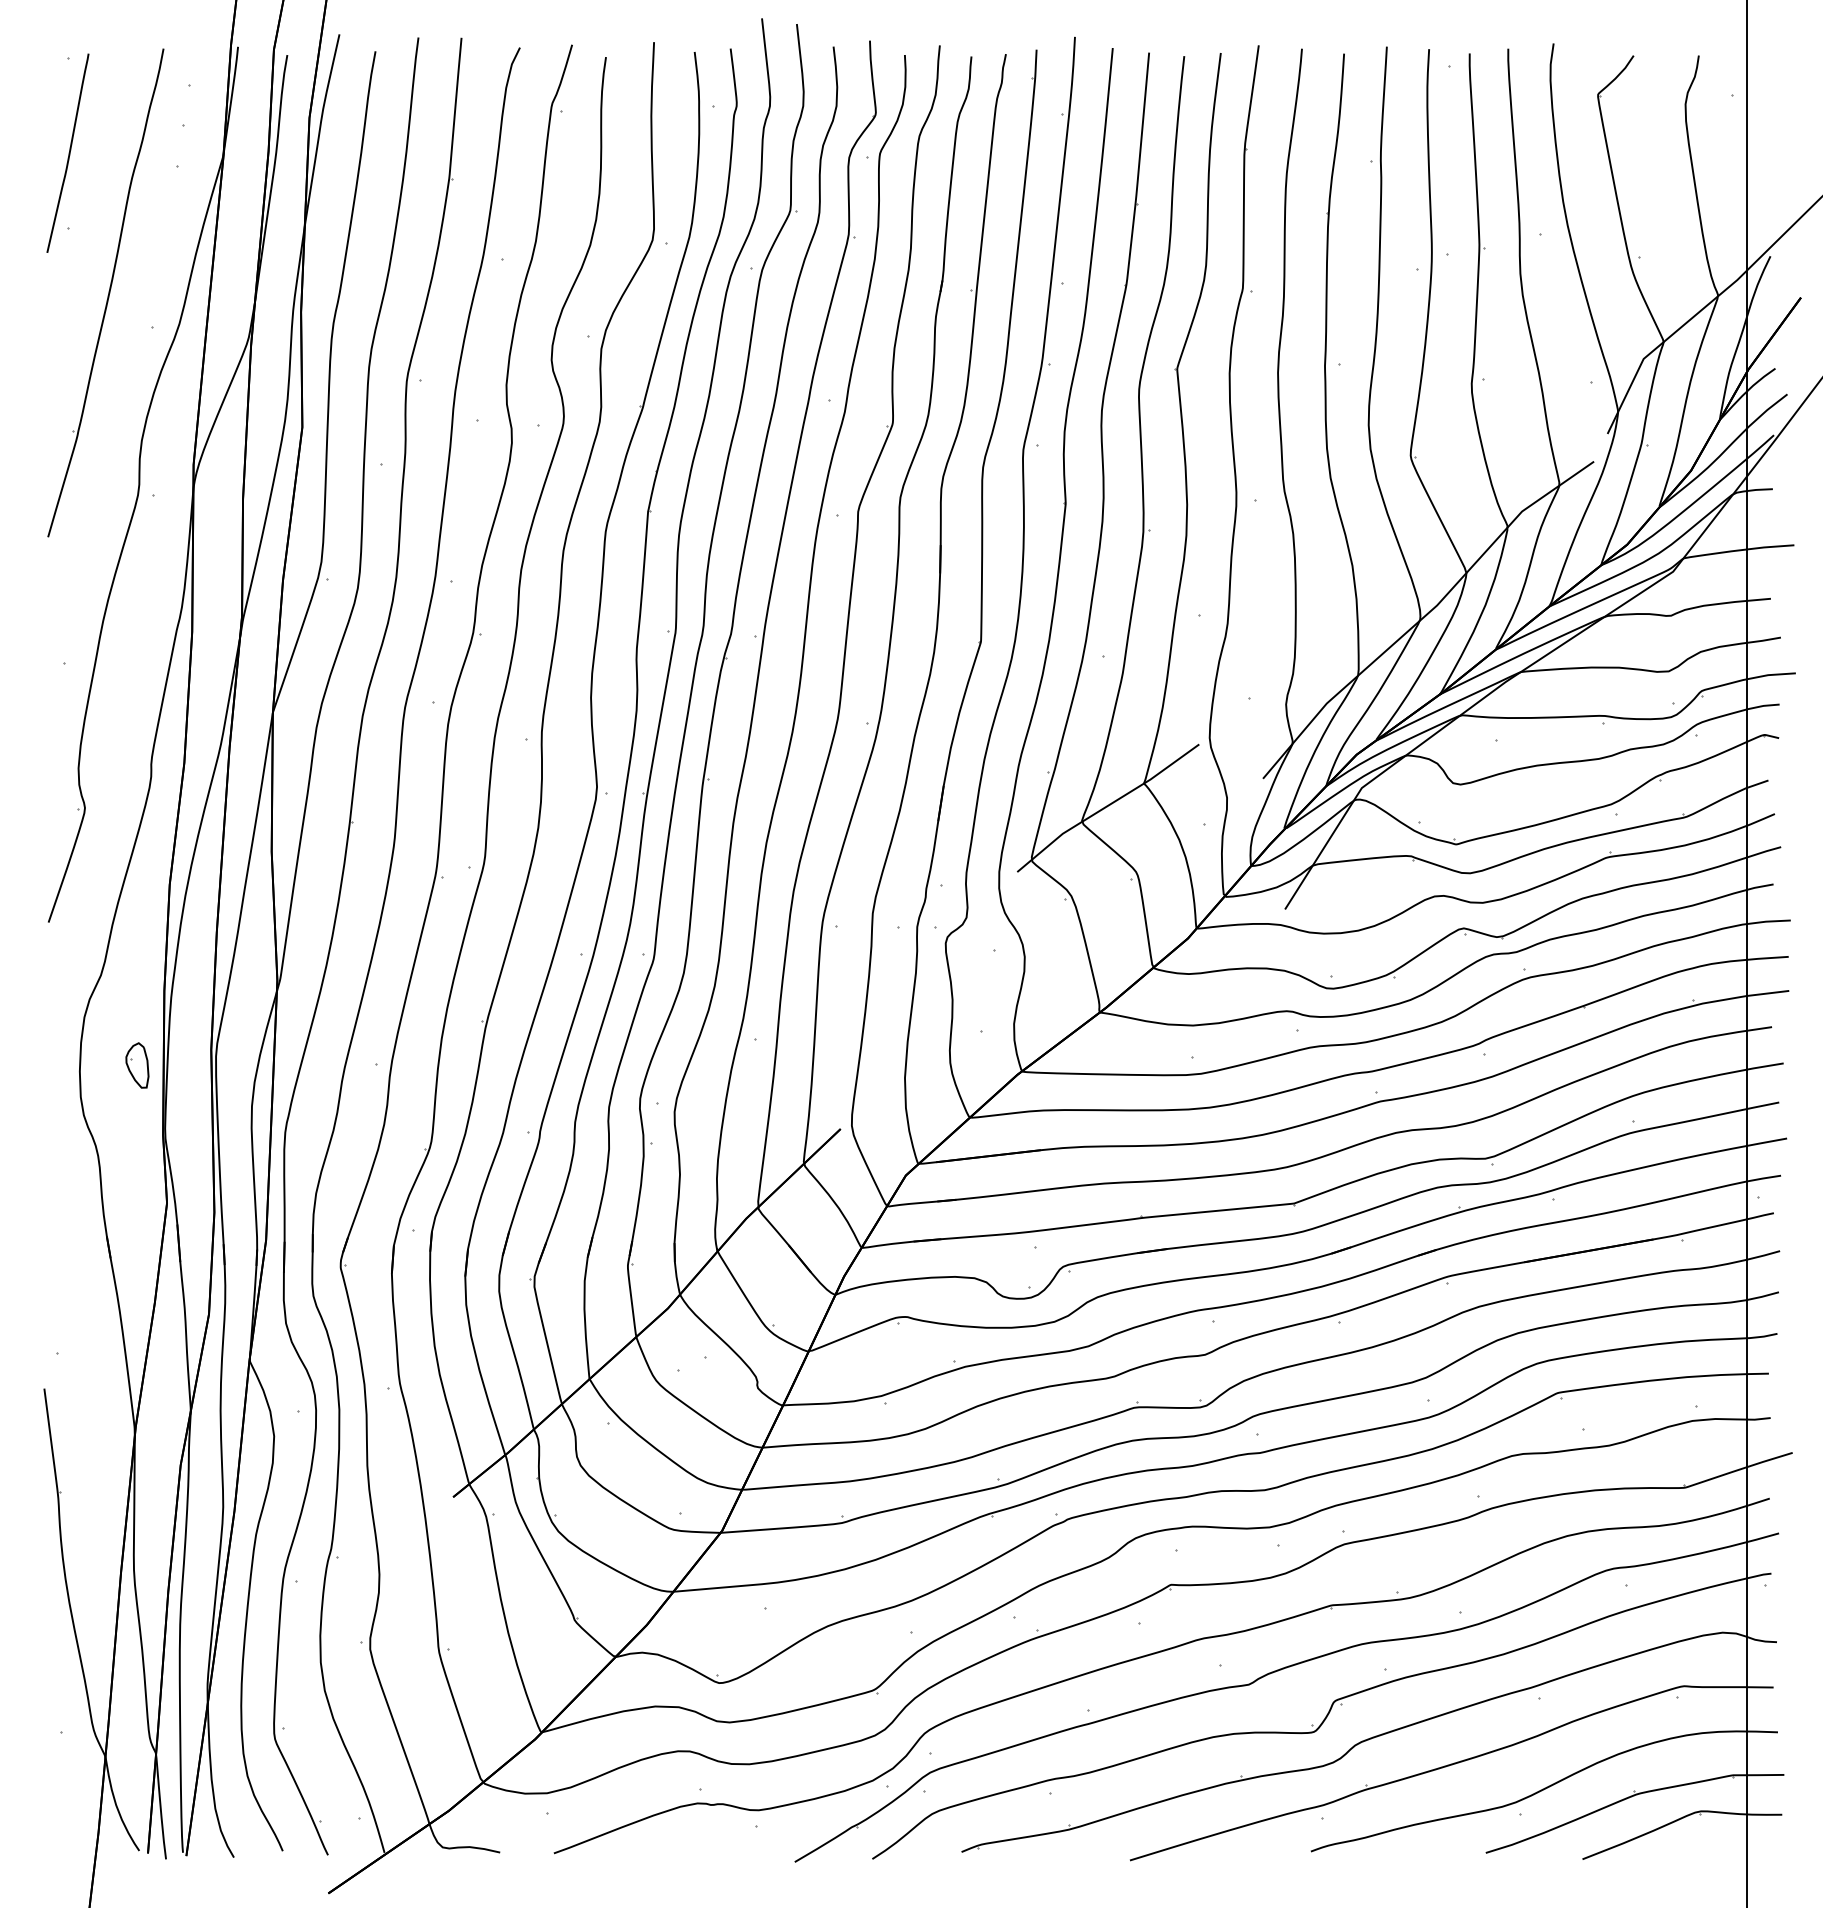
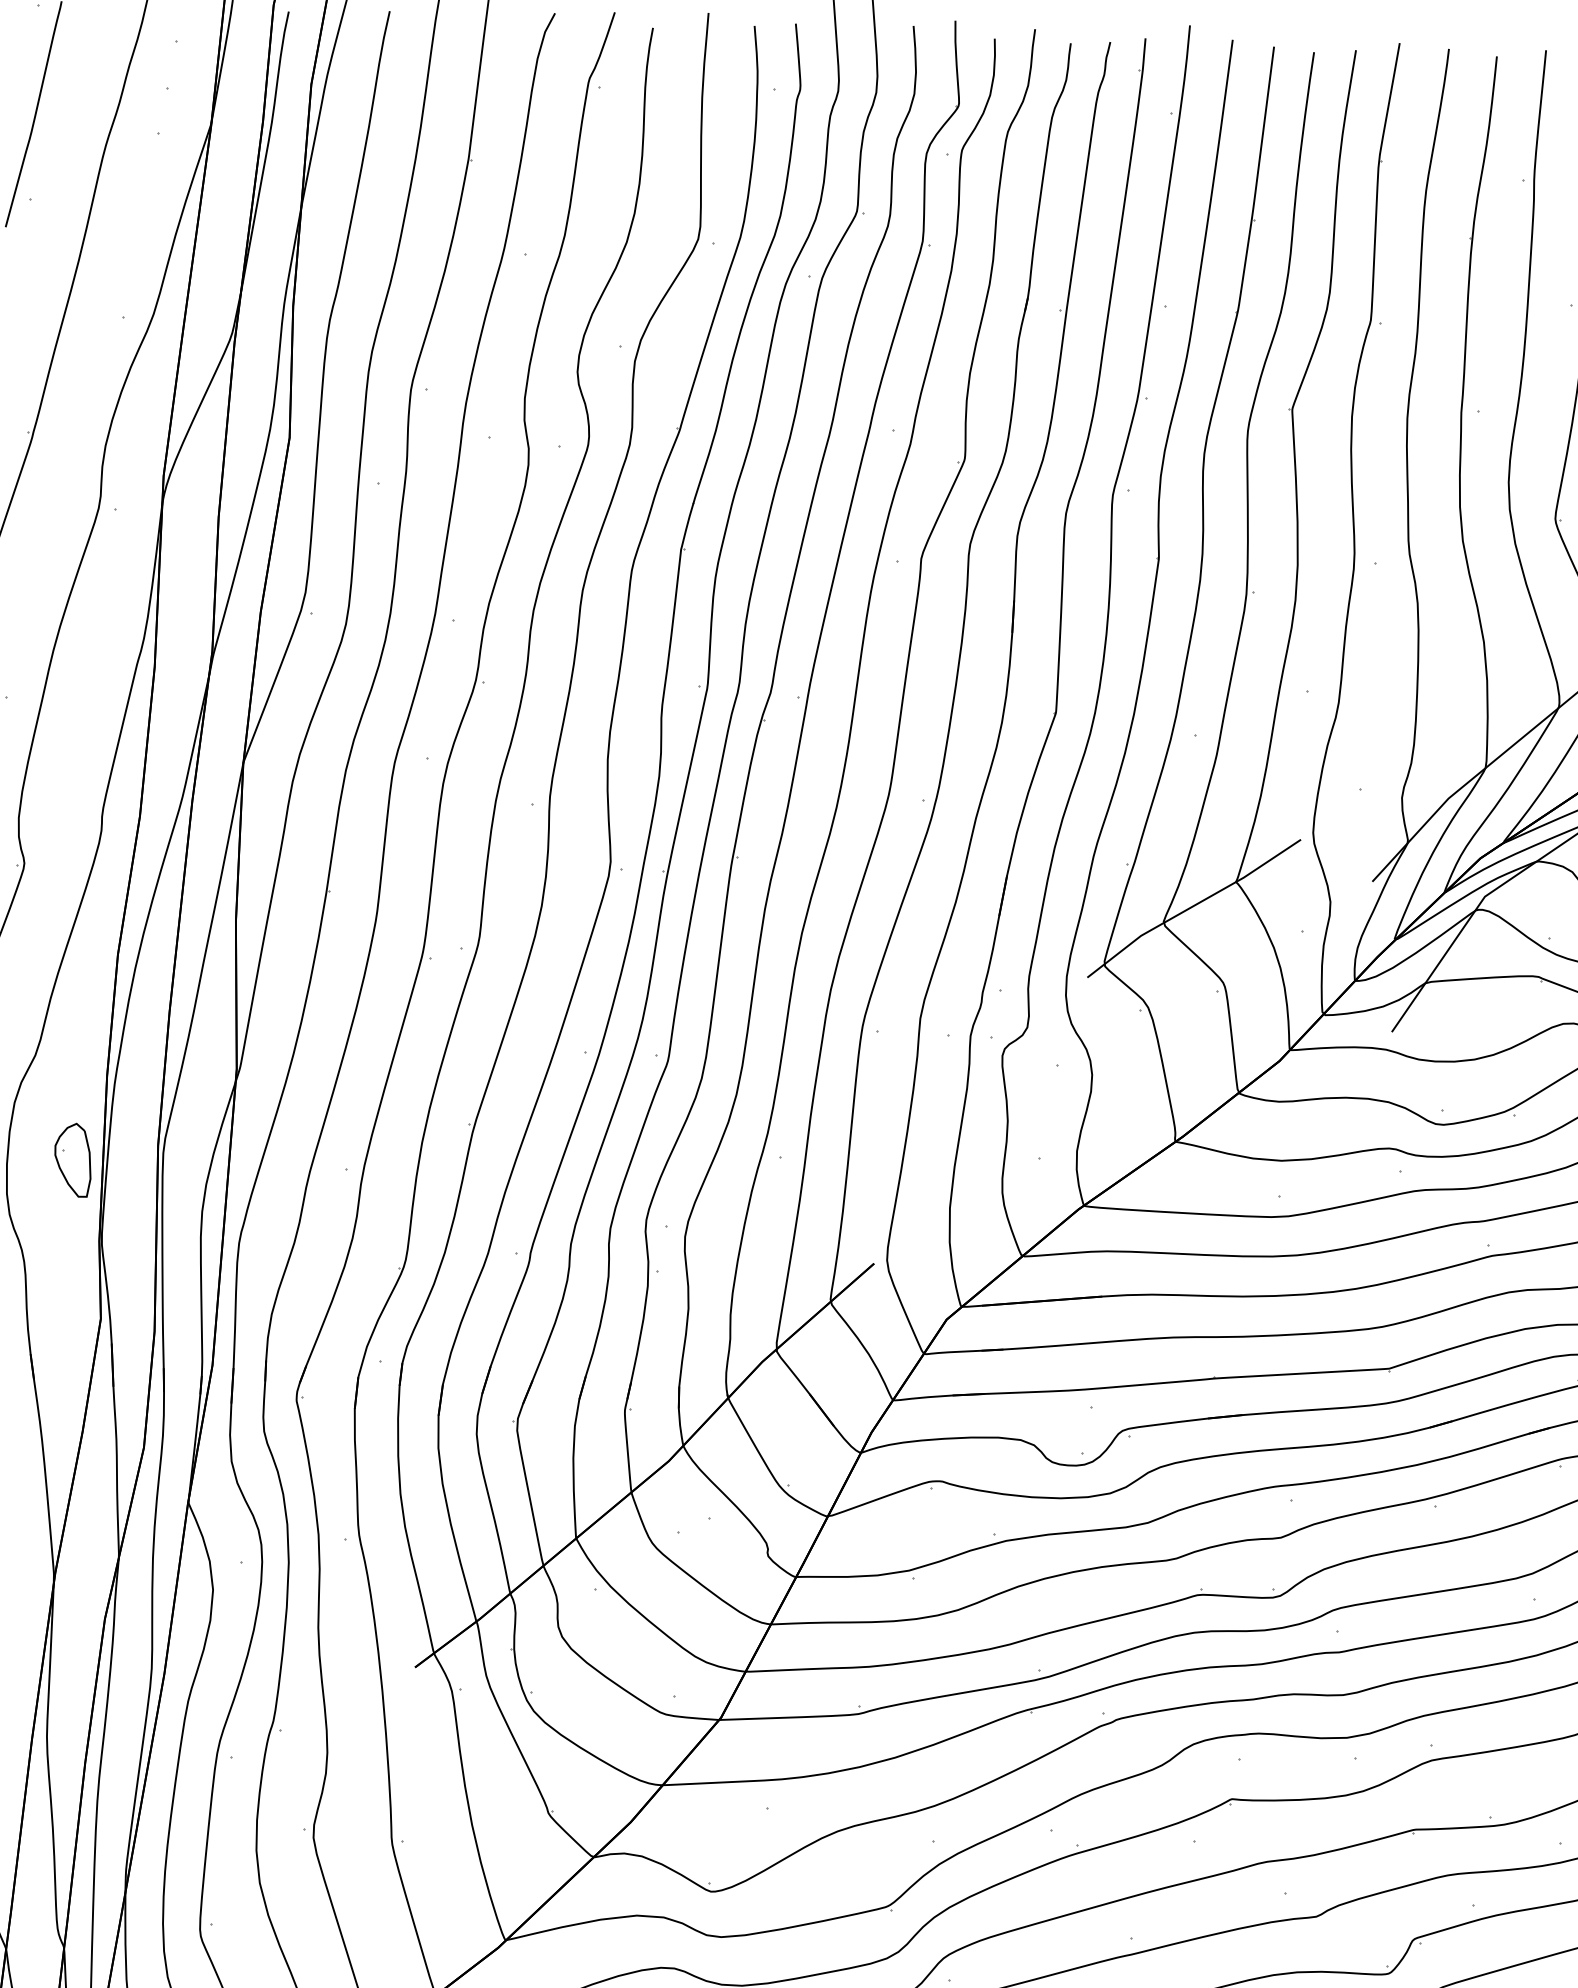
part: (137, 1065) -> (73, 1160), size x1.43

